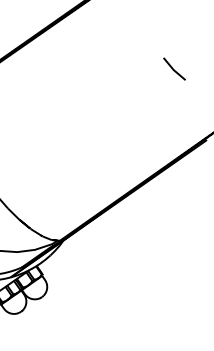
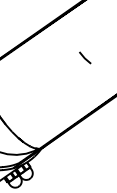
line: (175, 68) -> (85, 57), moved

